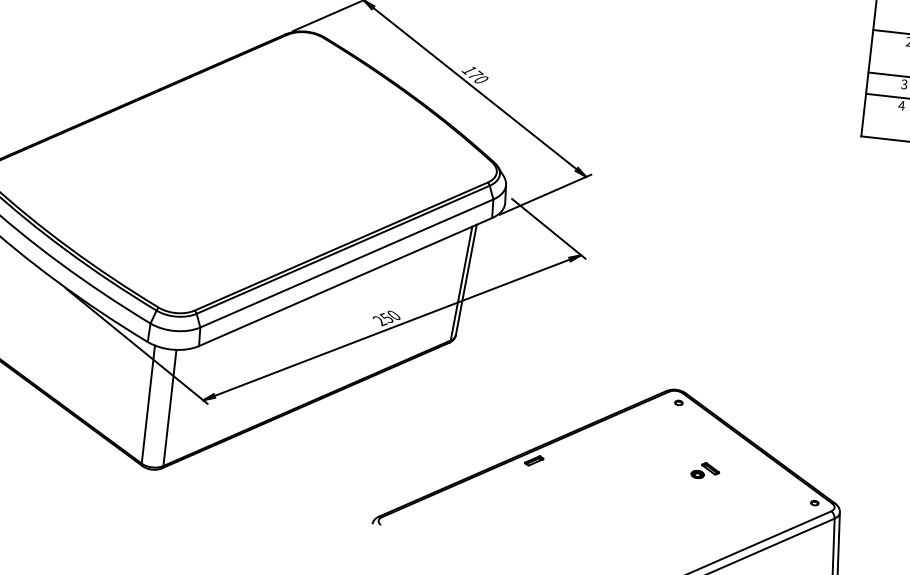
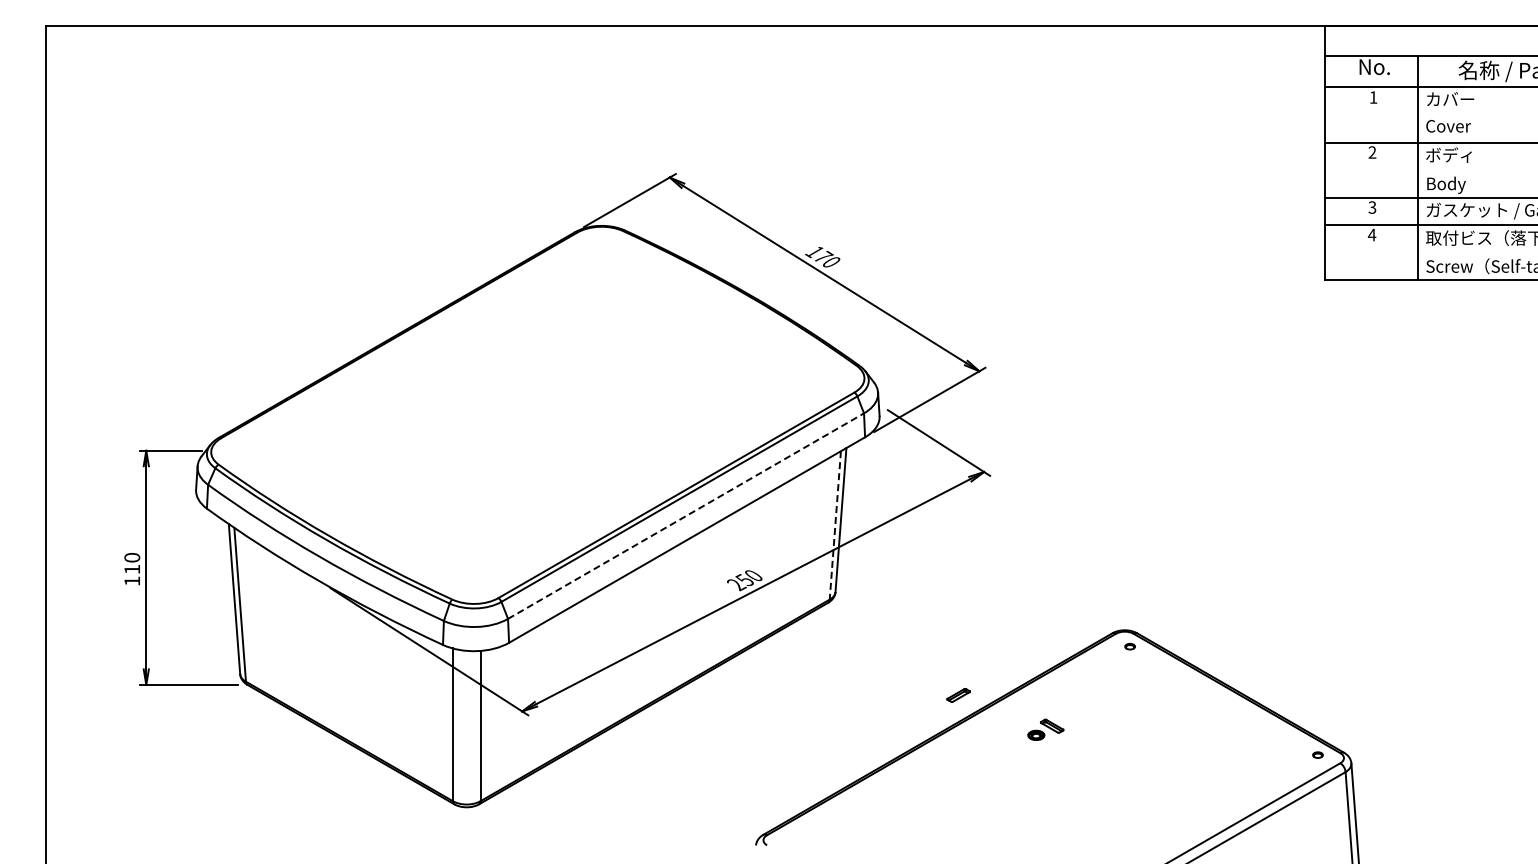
line: (347, 263) -> (686, 516), solid -> dashed
line: (461, 283) -> (835, 525), solid -> dashed
part: (534, 460) -> (958, 695), moved
part: (705, 470) -> (1045, 729), moved

